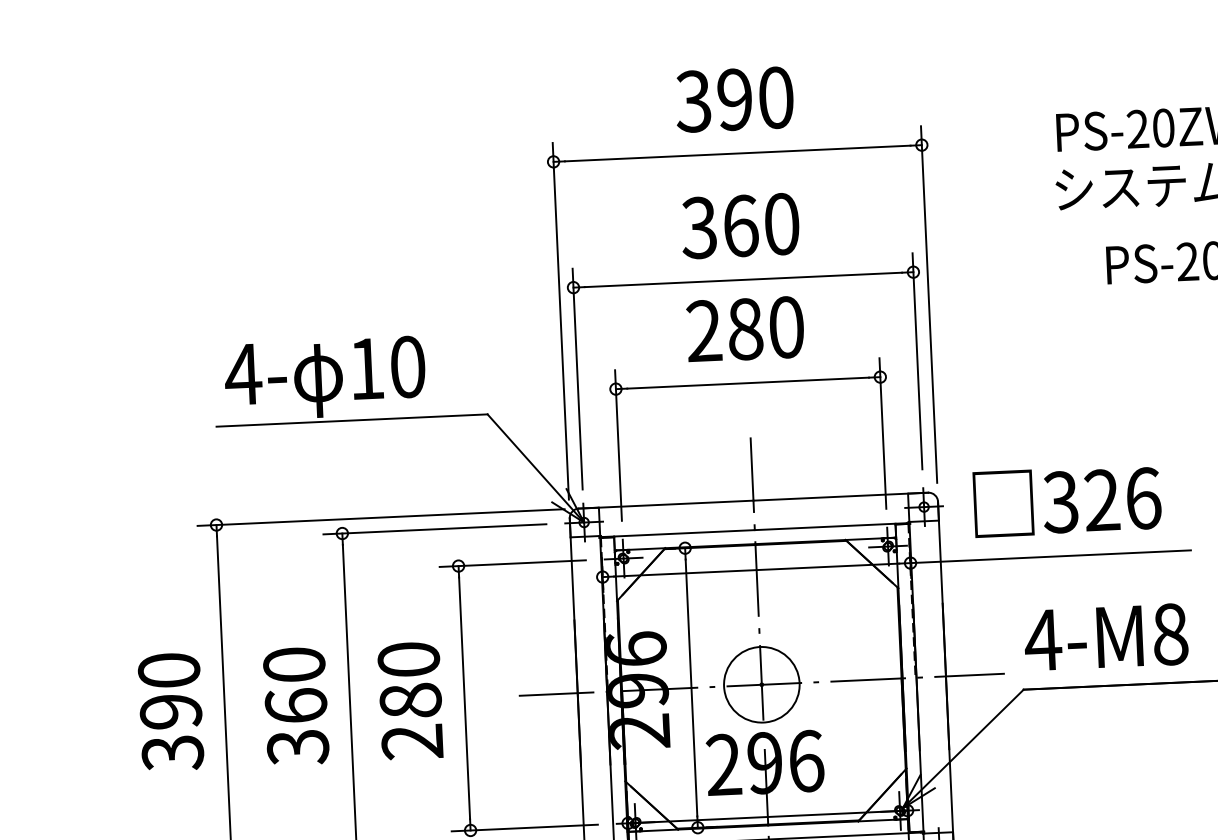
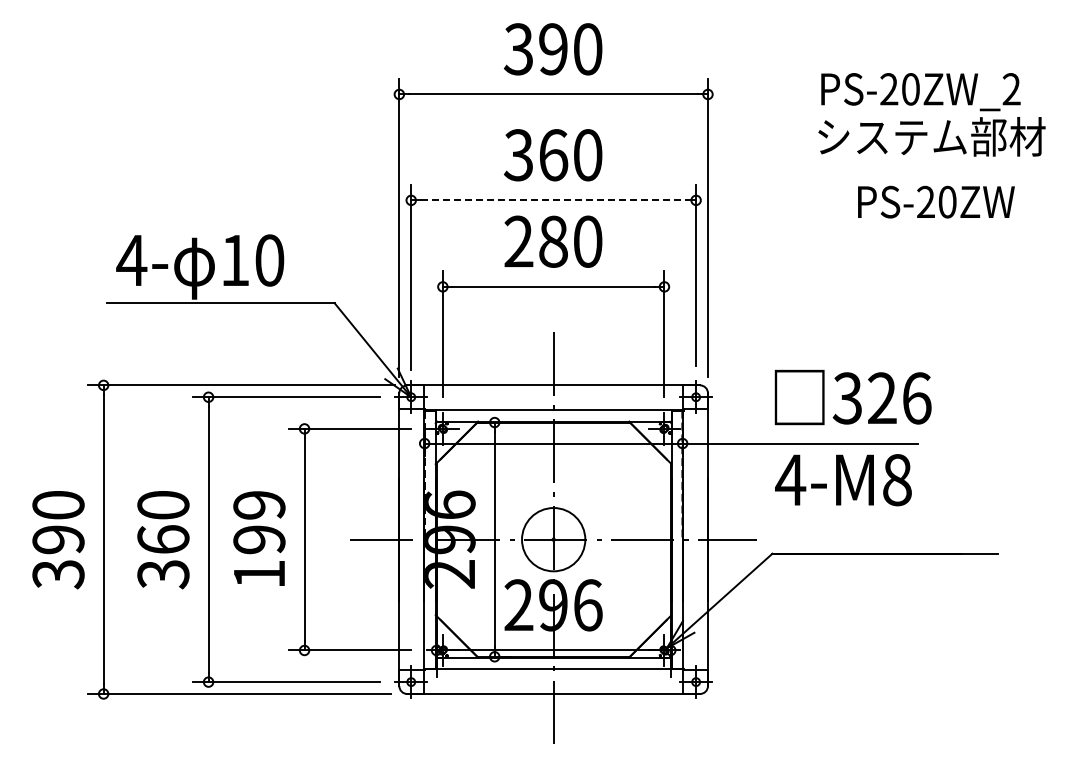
line: (743, 280) -> (553, 200), solid -> dashed
text: (1066, 500) -> (852, 397), moved
text: (1106, 637) -> (843, 480), moved
text: (410, 700) -> (259, 539), 280 -> 199

